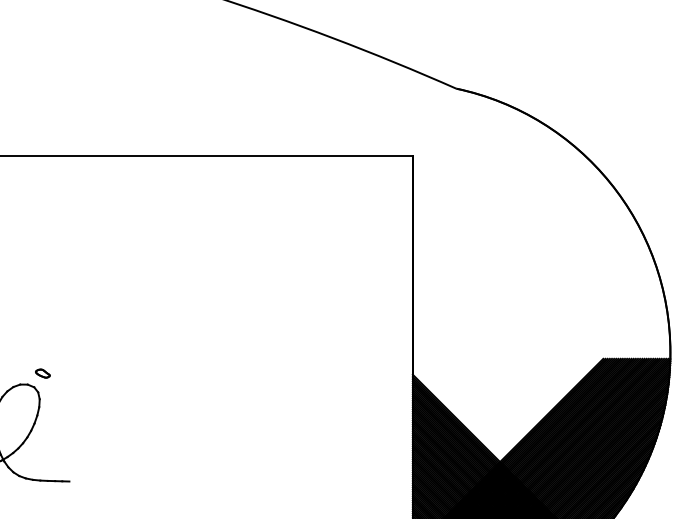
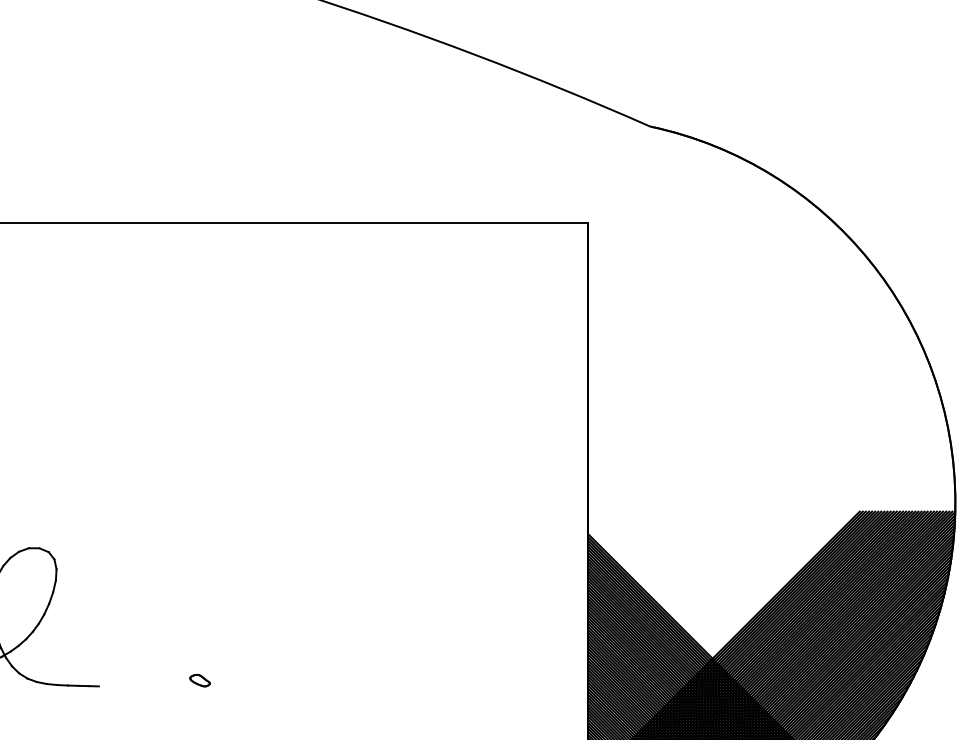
part: (42, 373) -> (199, 680), moved

